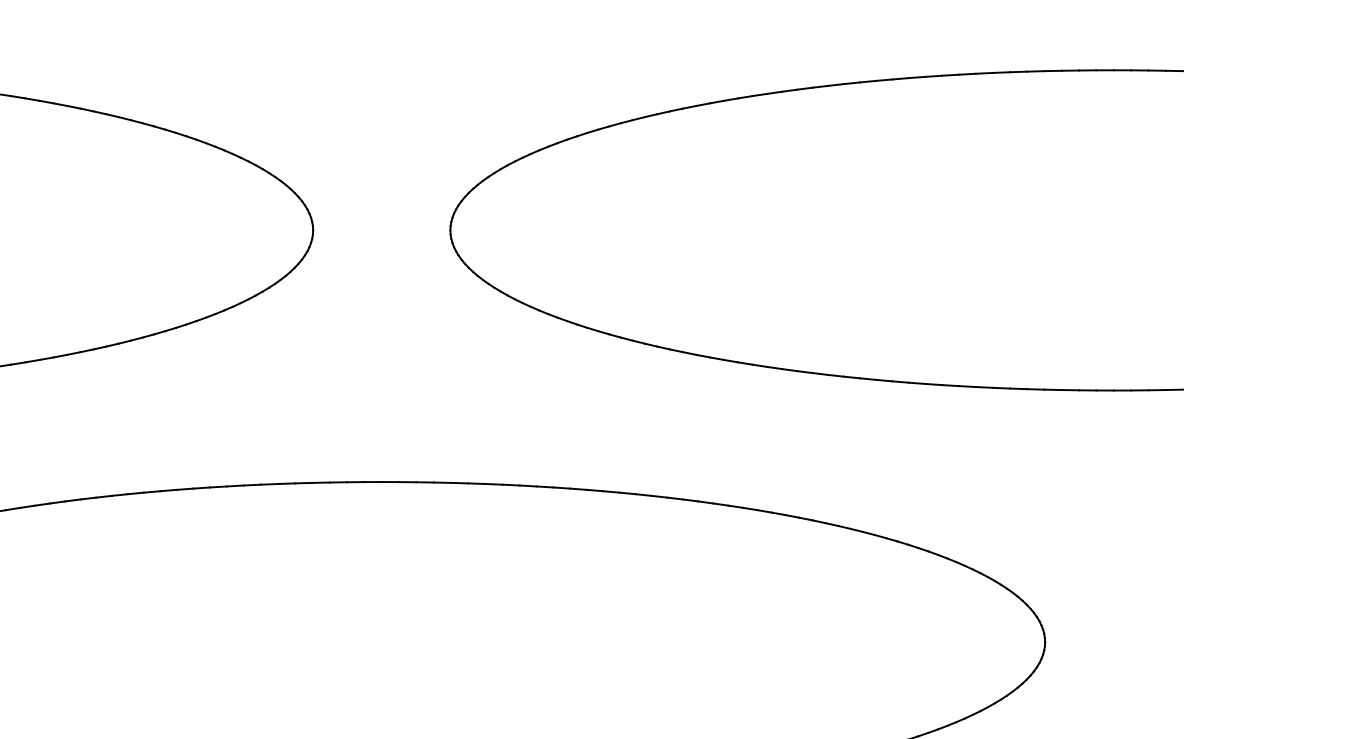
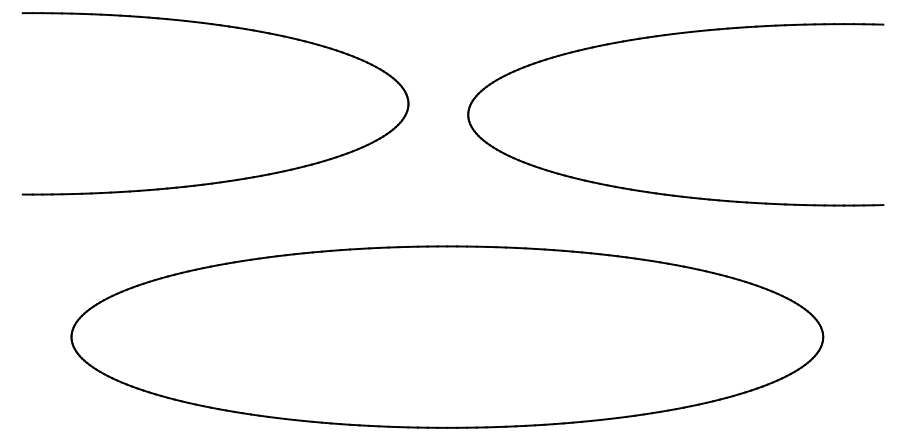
part: (796, 92) -> (664, 36), moved

